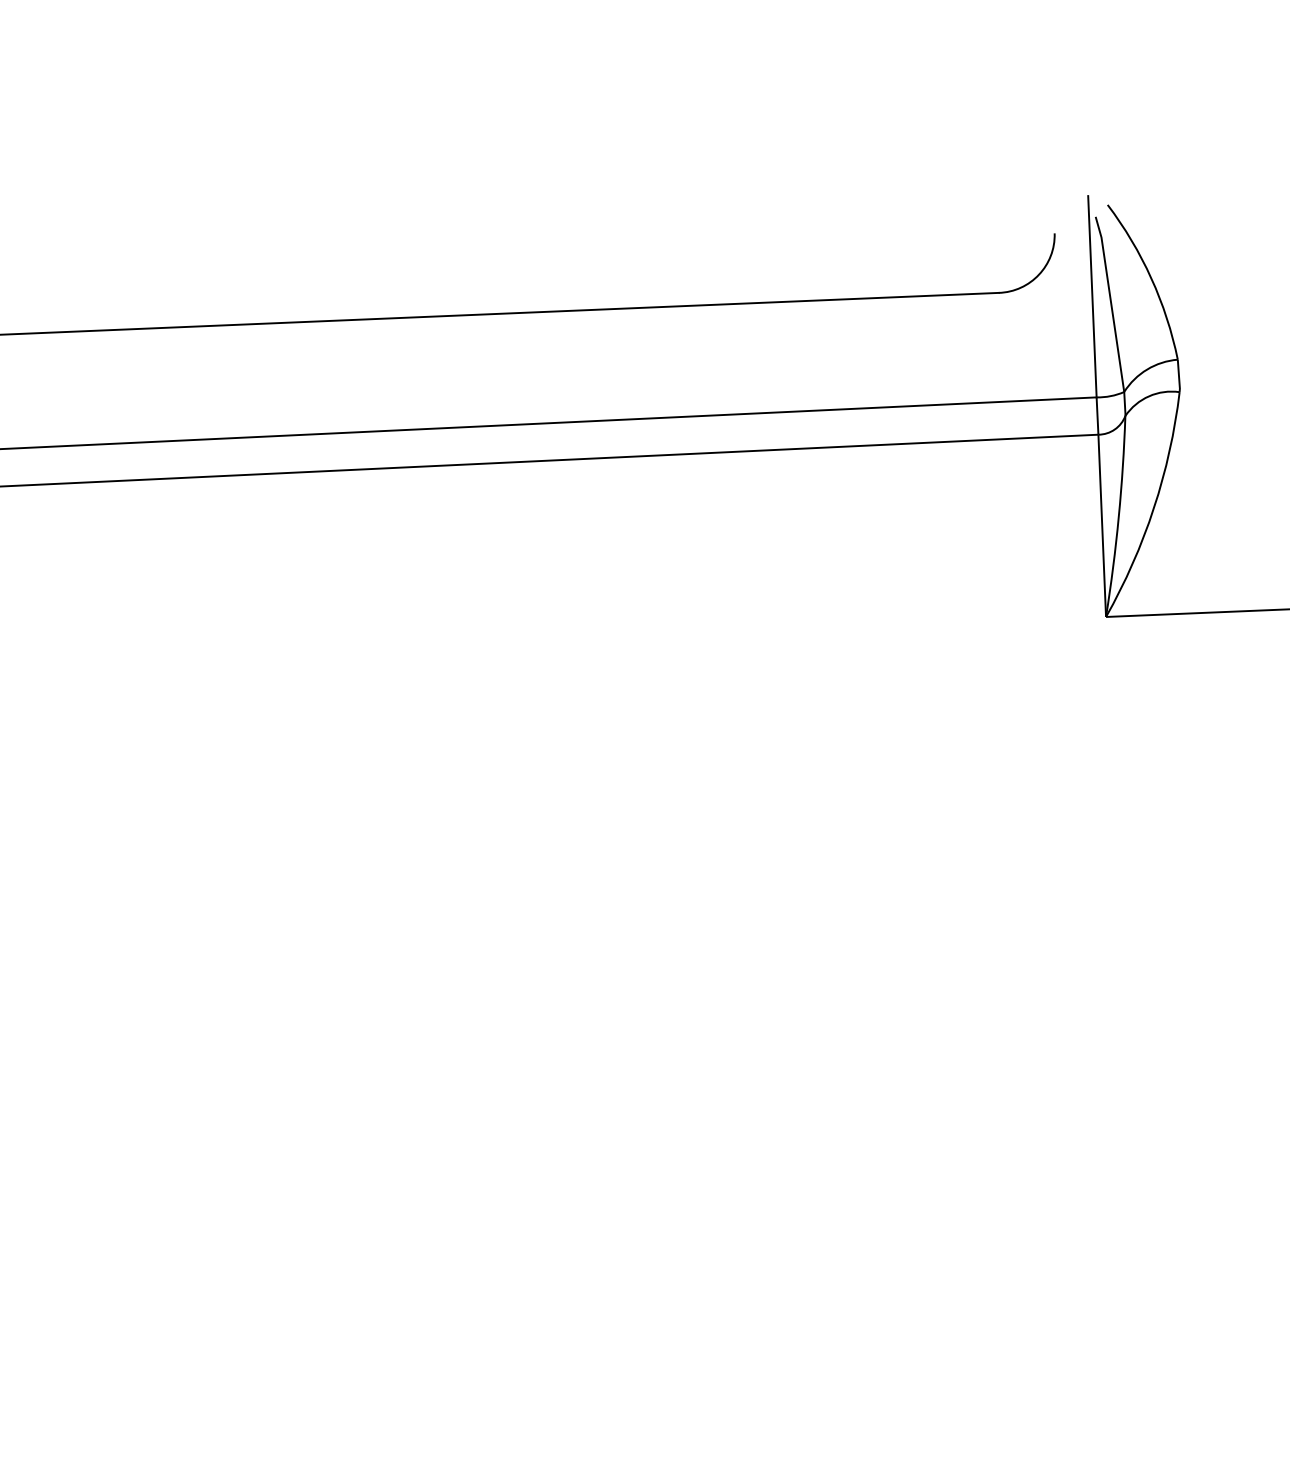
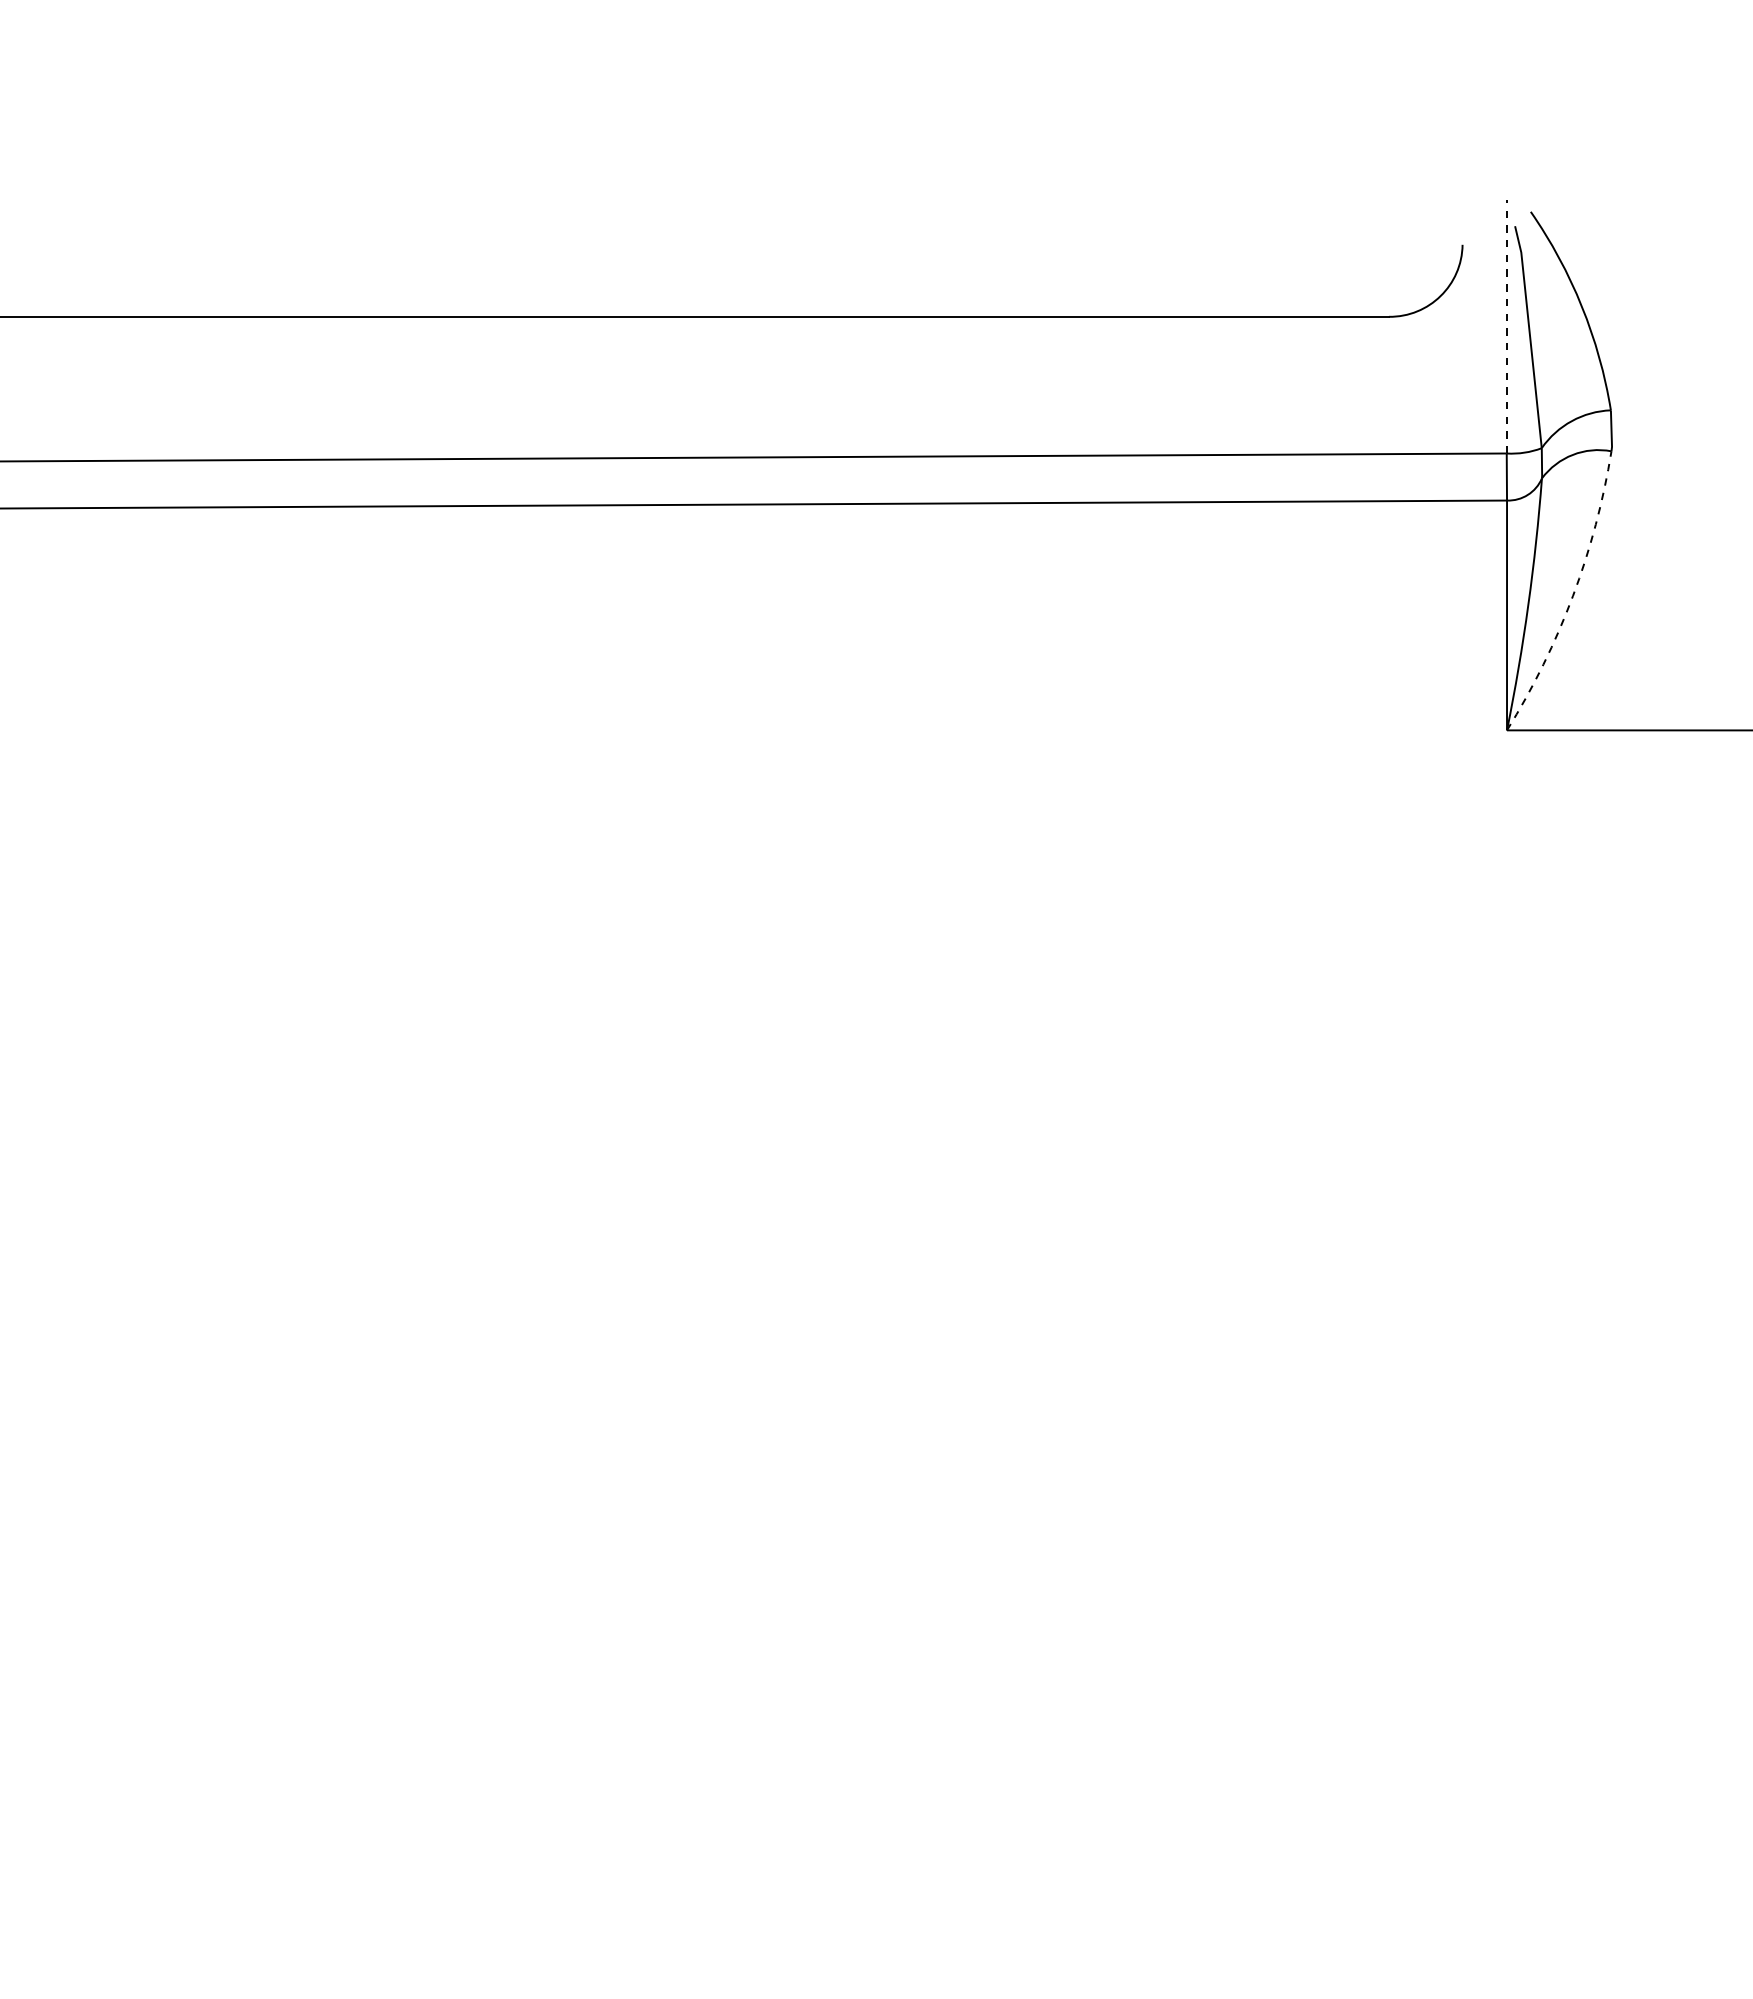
line: (1092, 296) -> (1506, 326), solid -> dashed
arc: (1154, 508) -> (1573, 596), solid -> dashed

